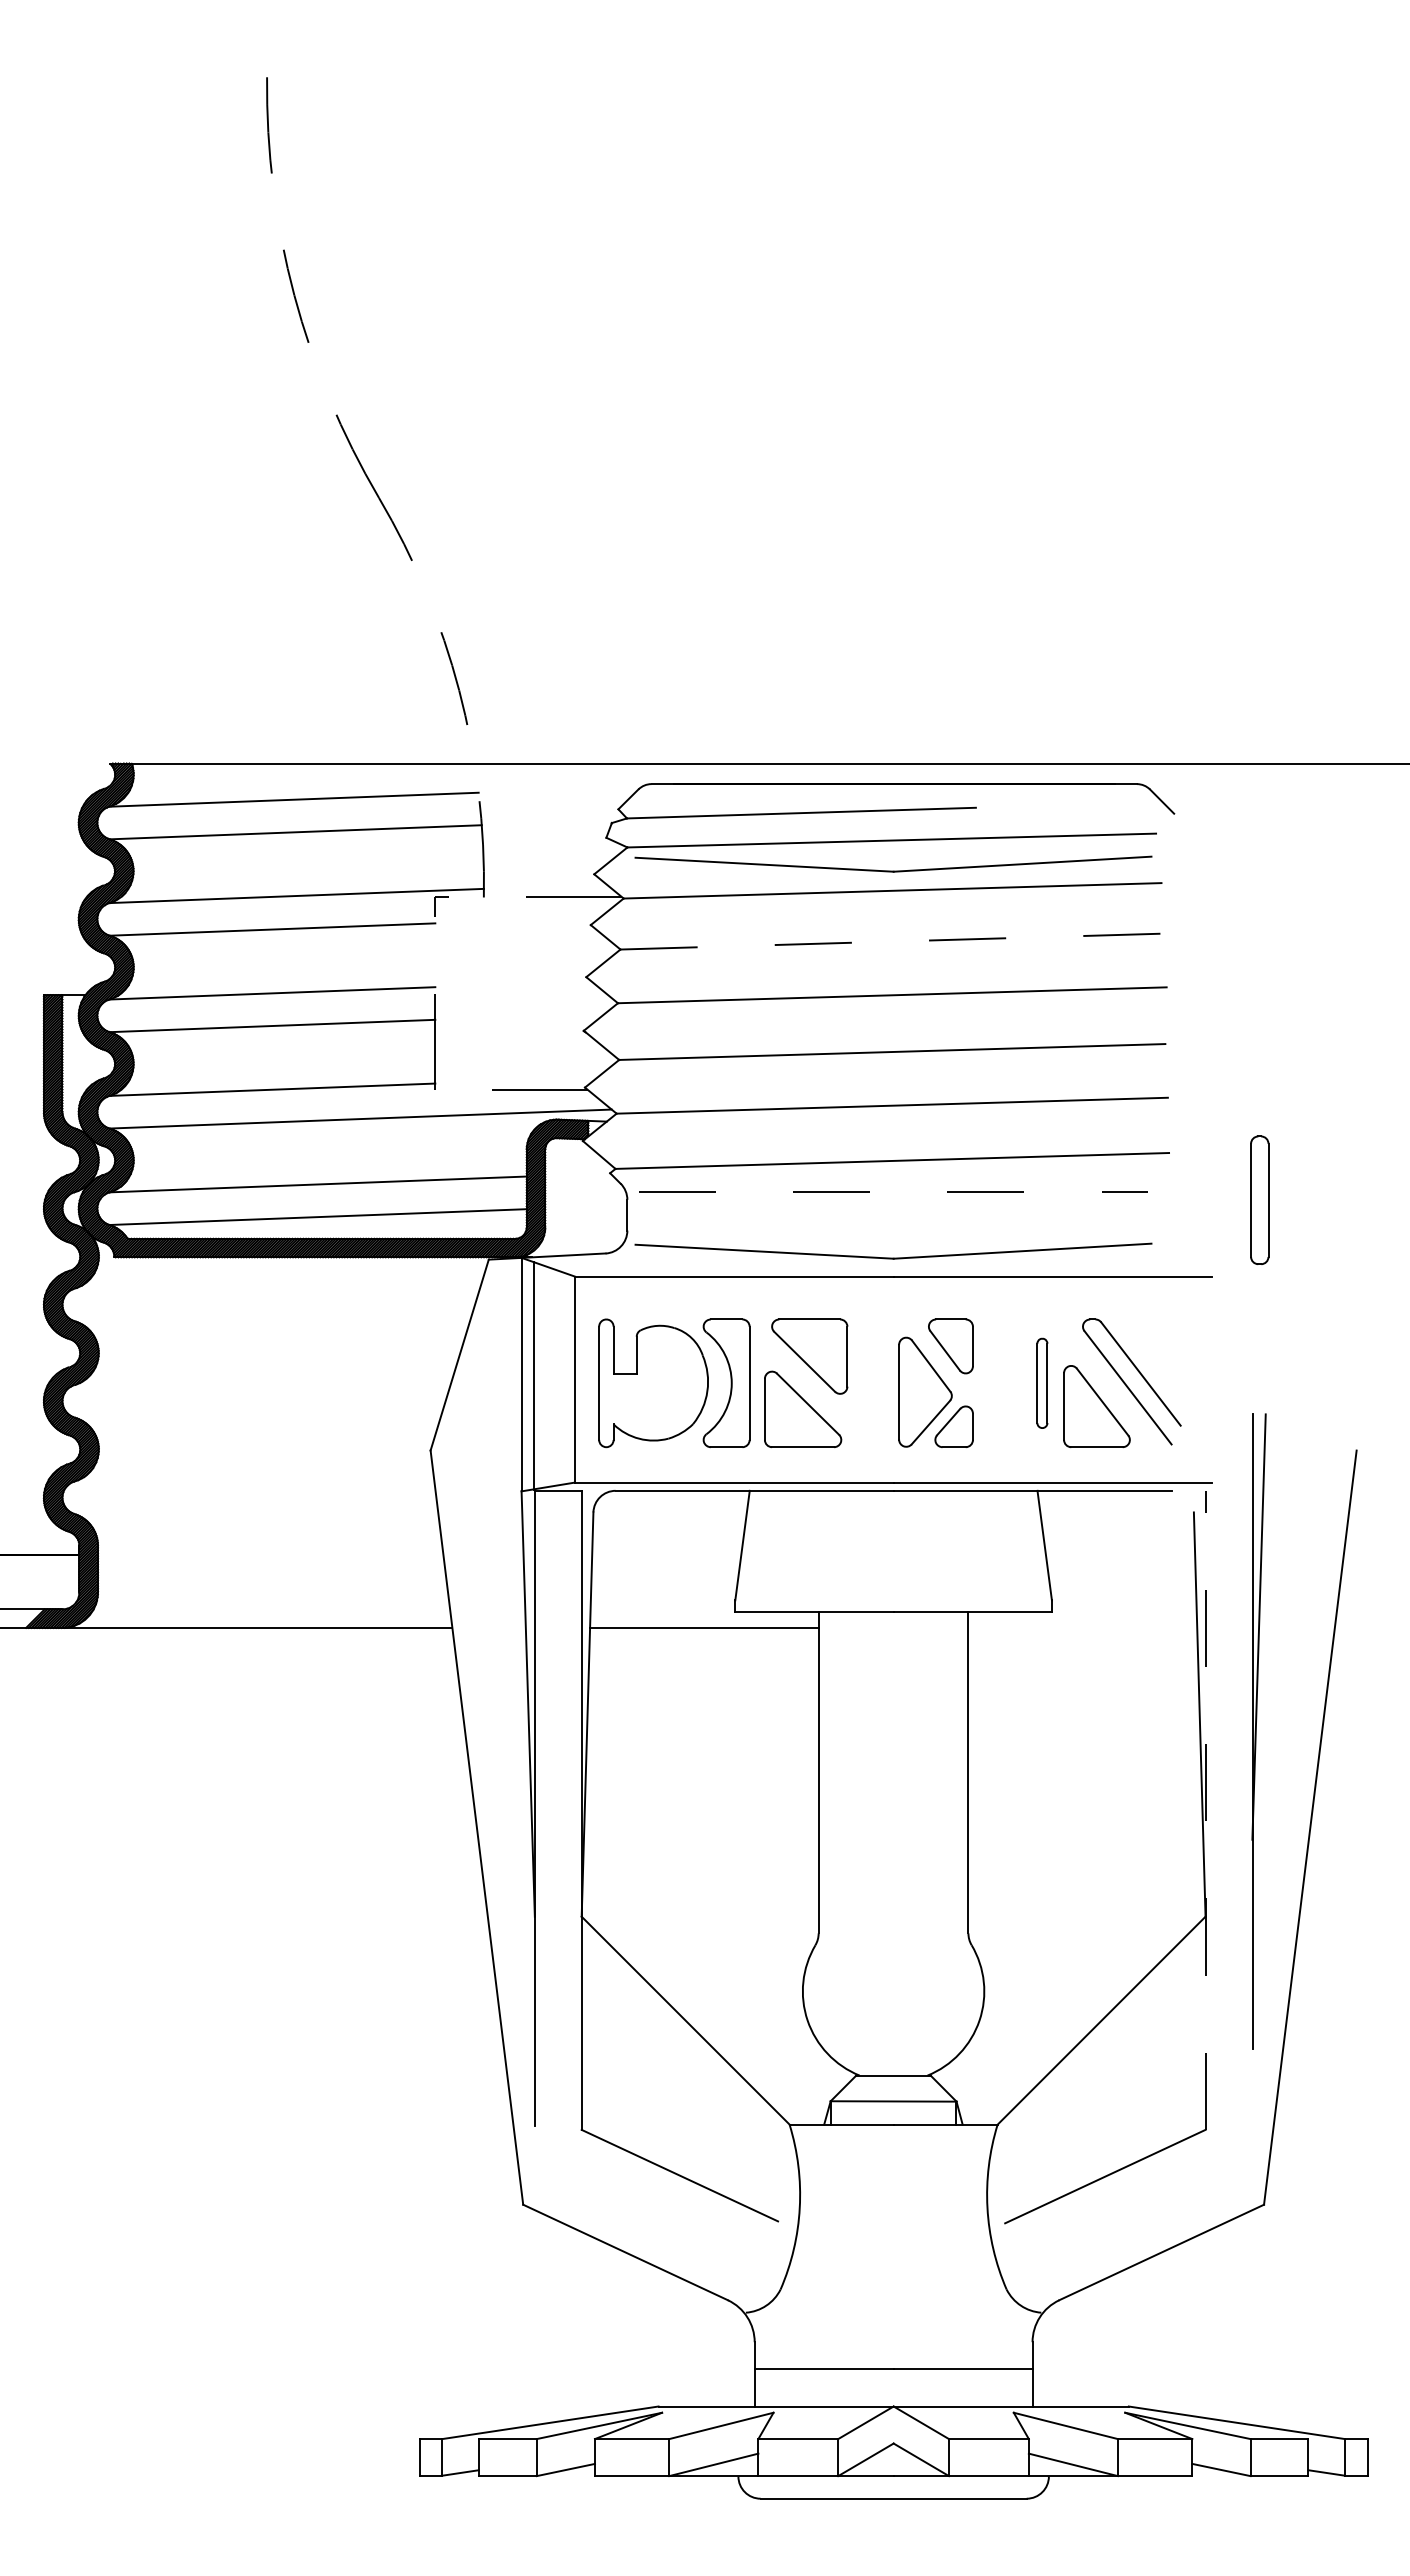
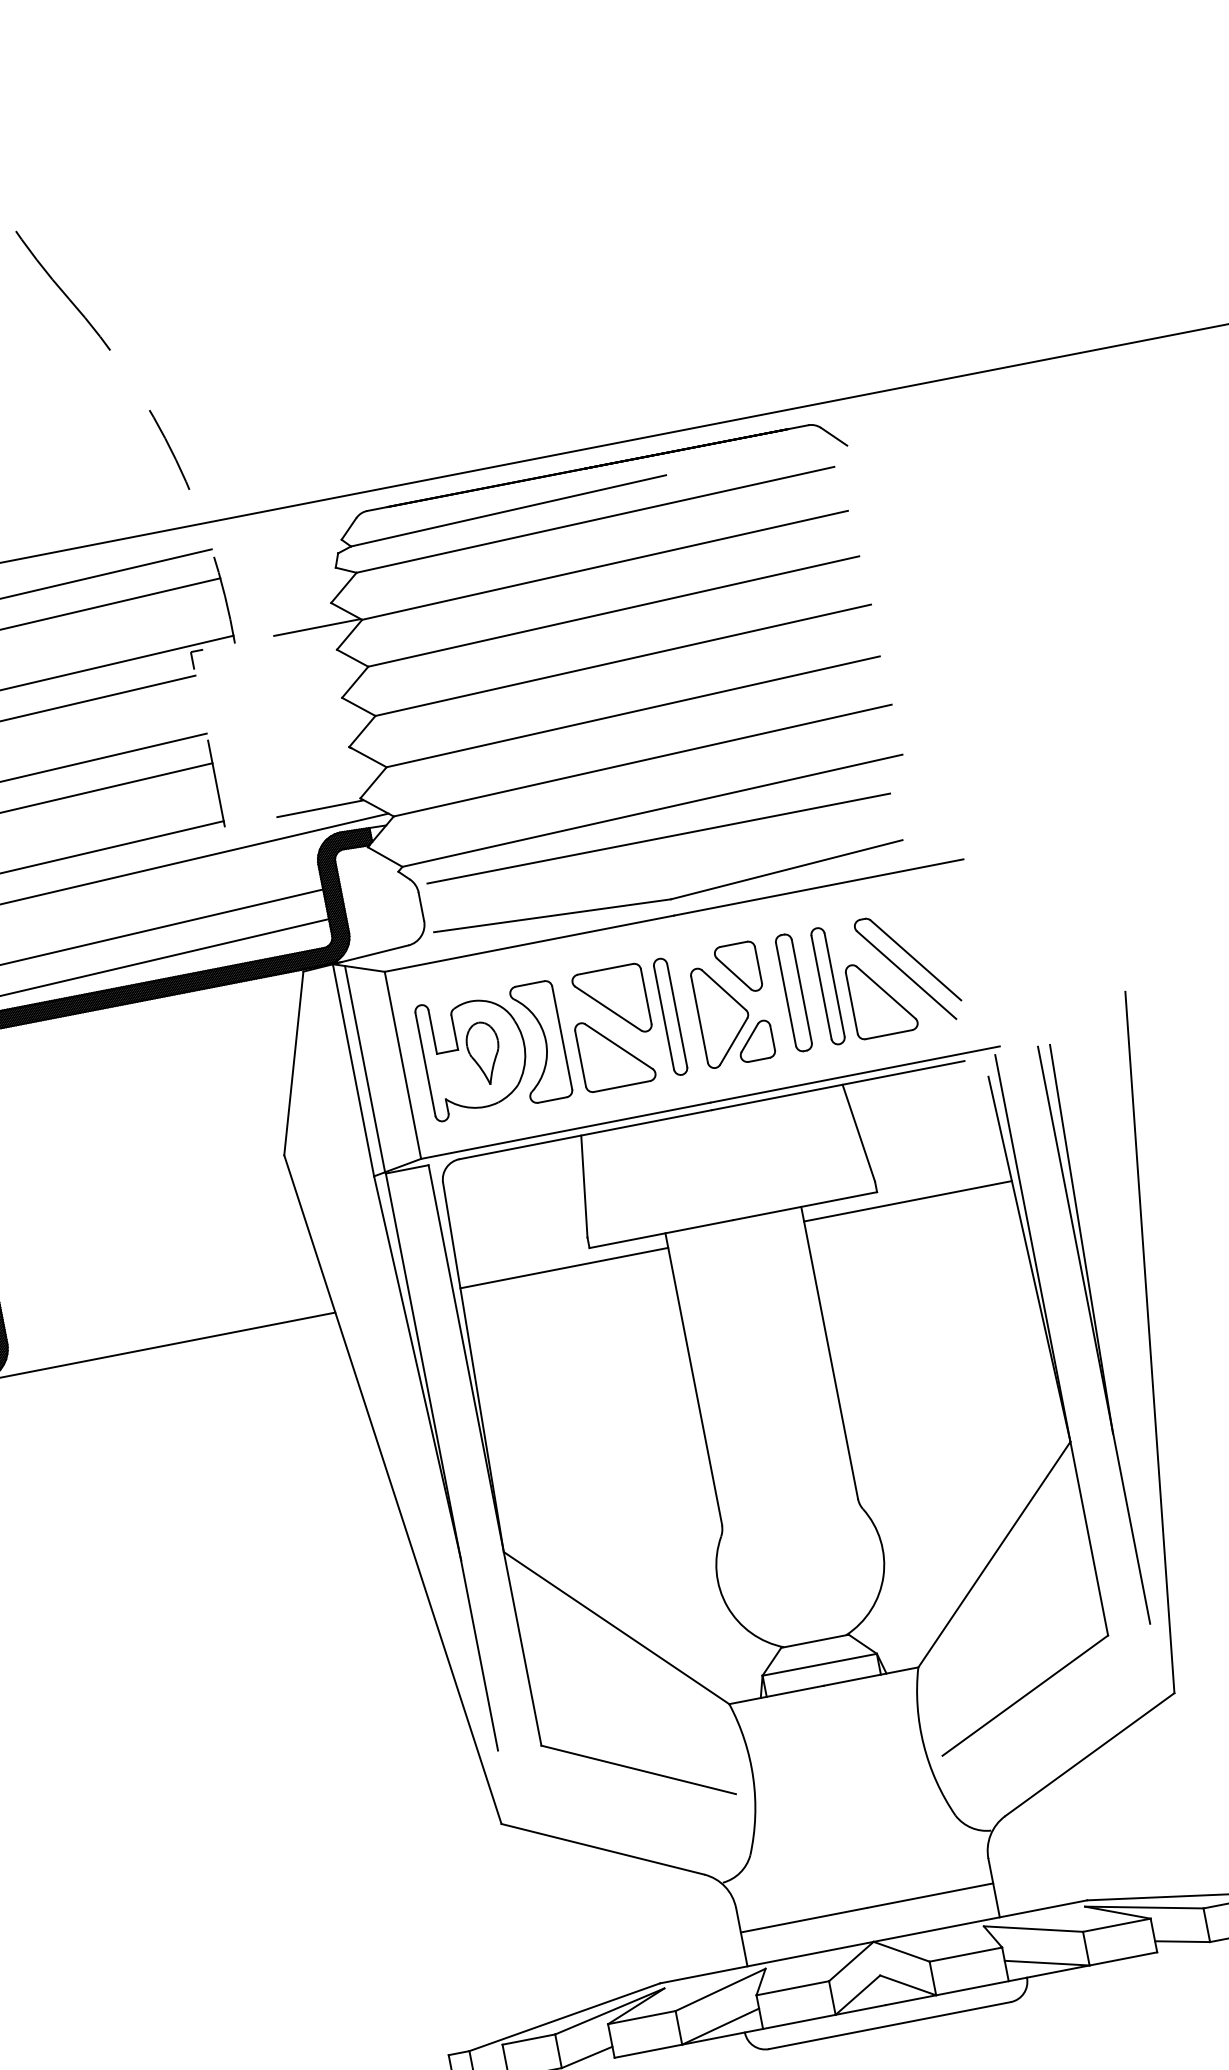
part: (893, 870) -> (602, 546), removed
line: (892, 941) -> (613, 611), dashed -> solid
line: (893, 1191) -> (658, 838), dashed -> solid
part: (1259, 1199) -> (793, 992), moved
part: (663, 1383) -> (483, 1053), added
part: (869, 1383) -> (671, 1016), added
part: (1042, 1383) -> (828, 986), size x1.43
line: (1082, 1627) -> (907, 1200), added
part: (1258, 1731) -> (1099, 1334), moved
line: (1205, 1810) -> (1051, 1345), dashed -> solid

